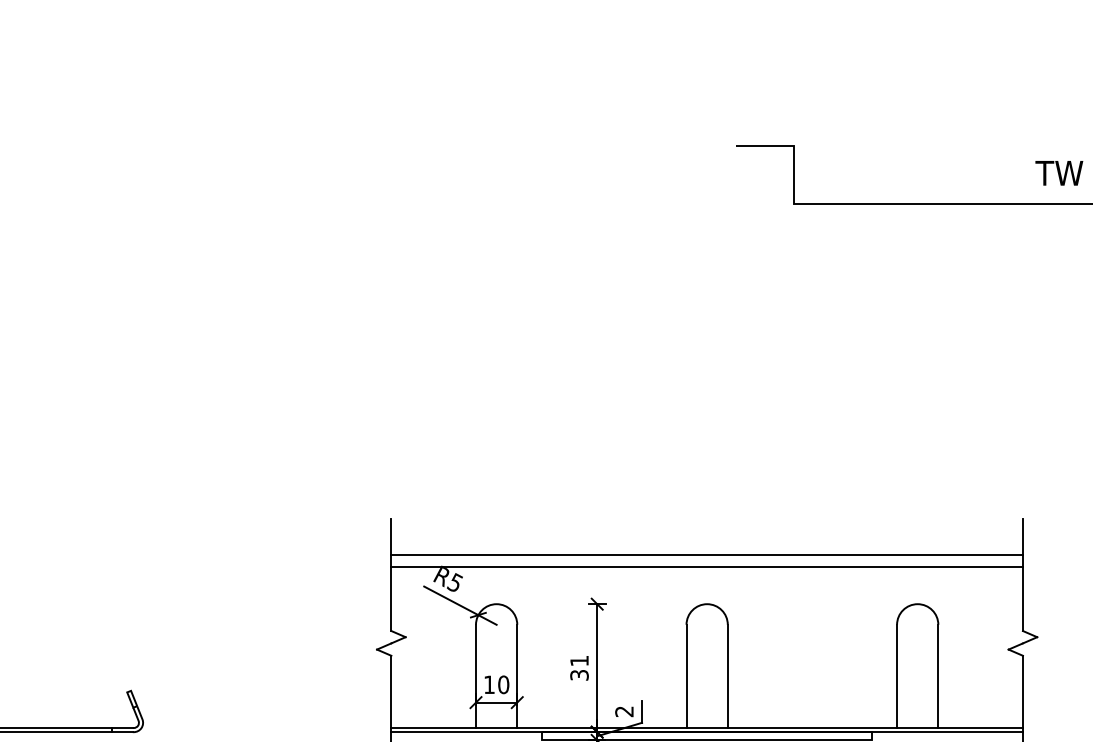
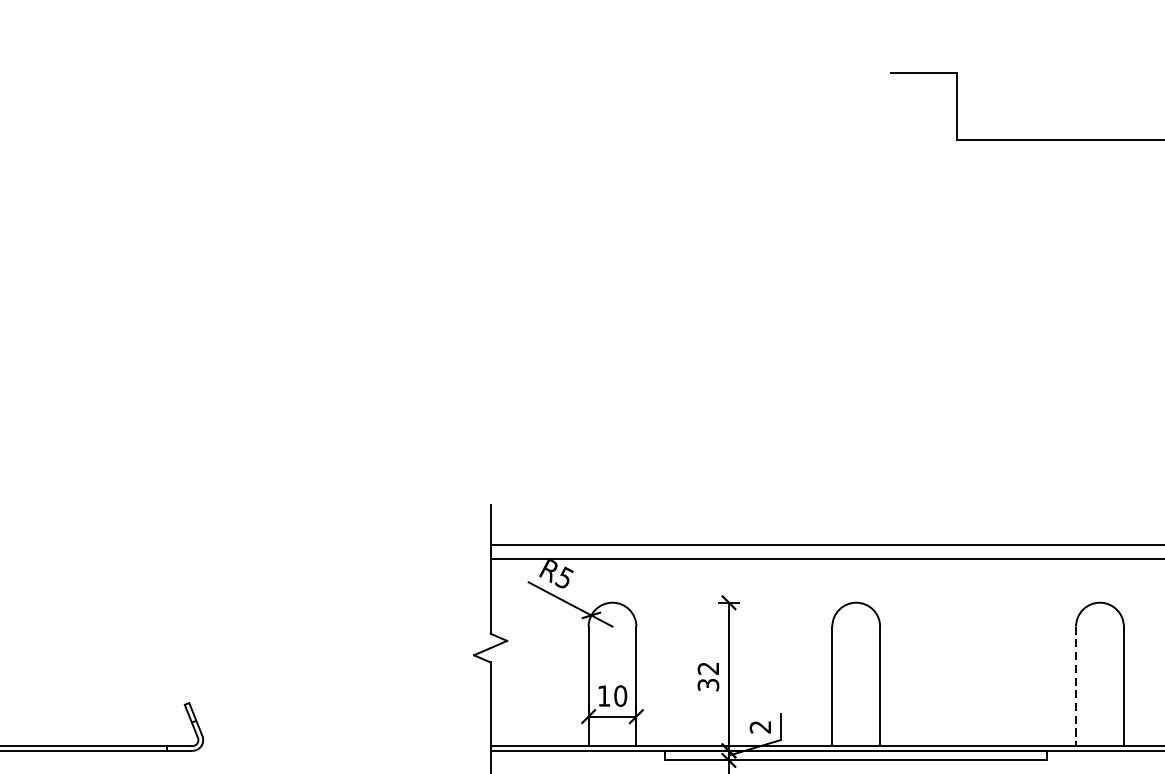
text: (579, 661) -> (708, 669), 31 -> 32
line: (897, 676) -> (1076, 686), solid -> dashed

